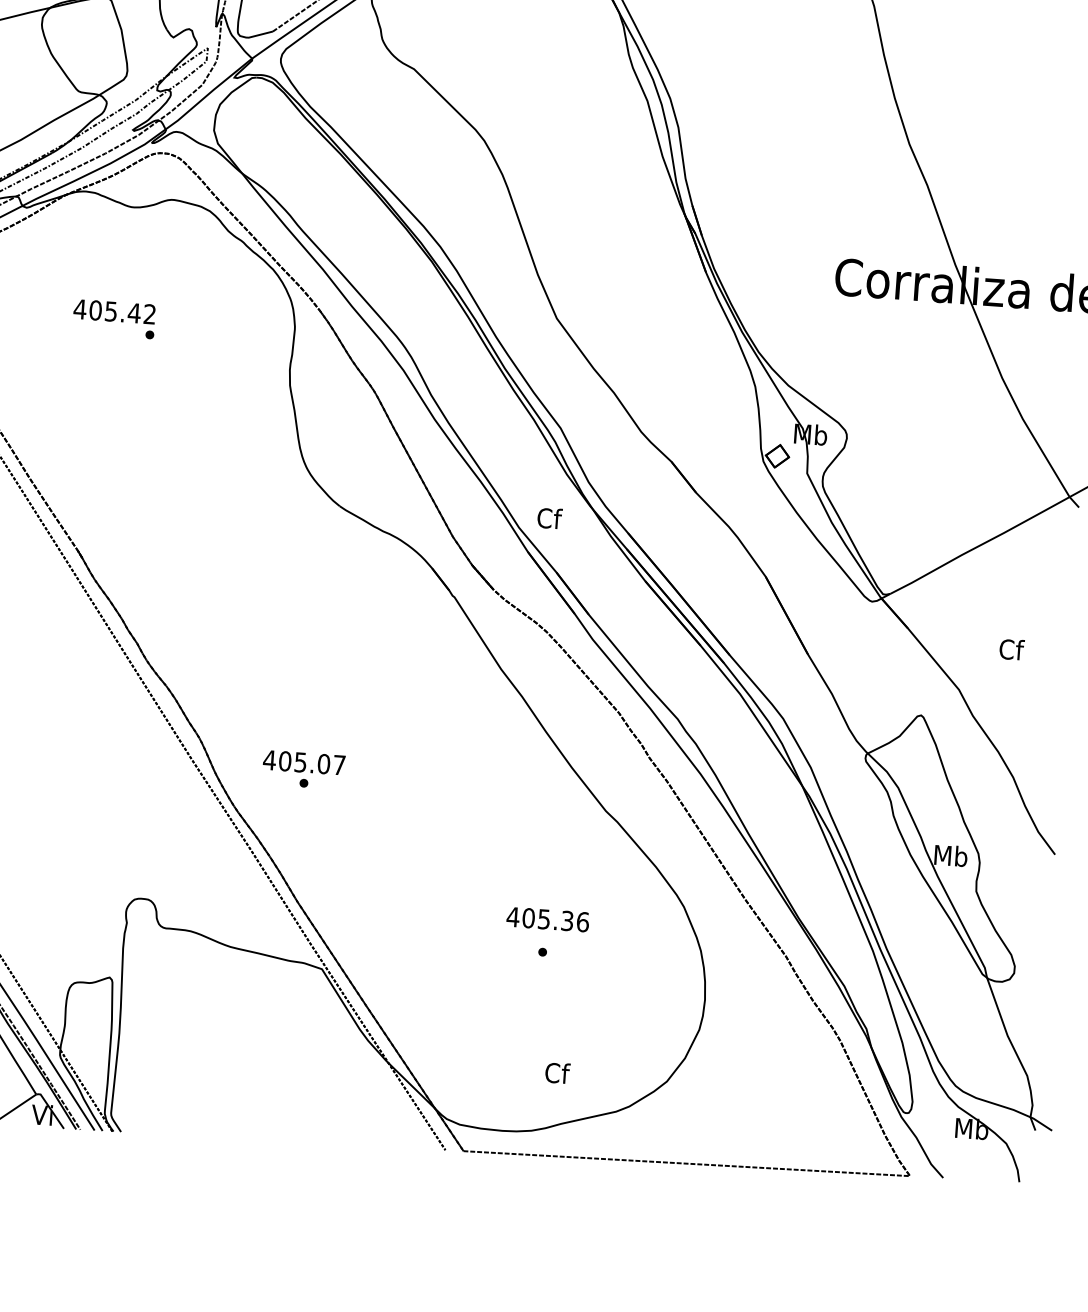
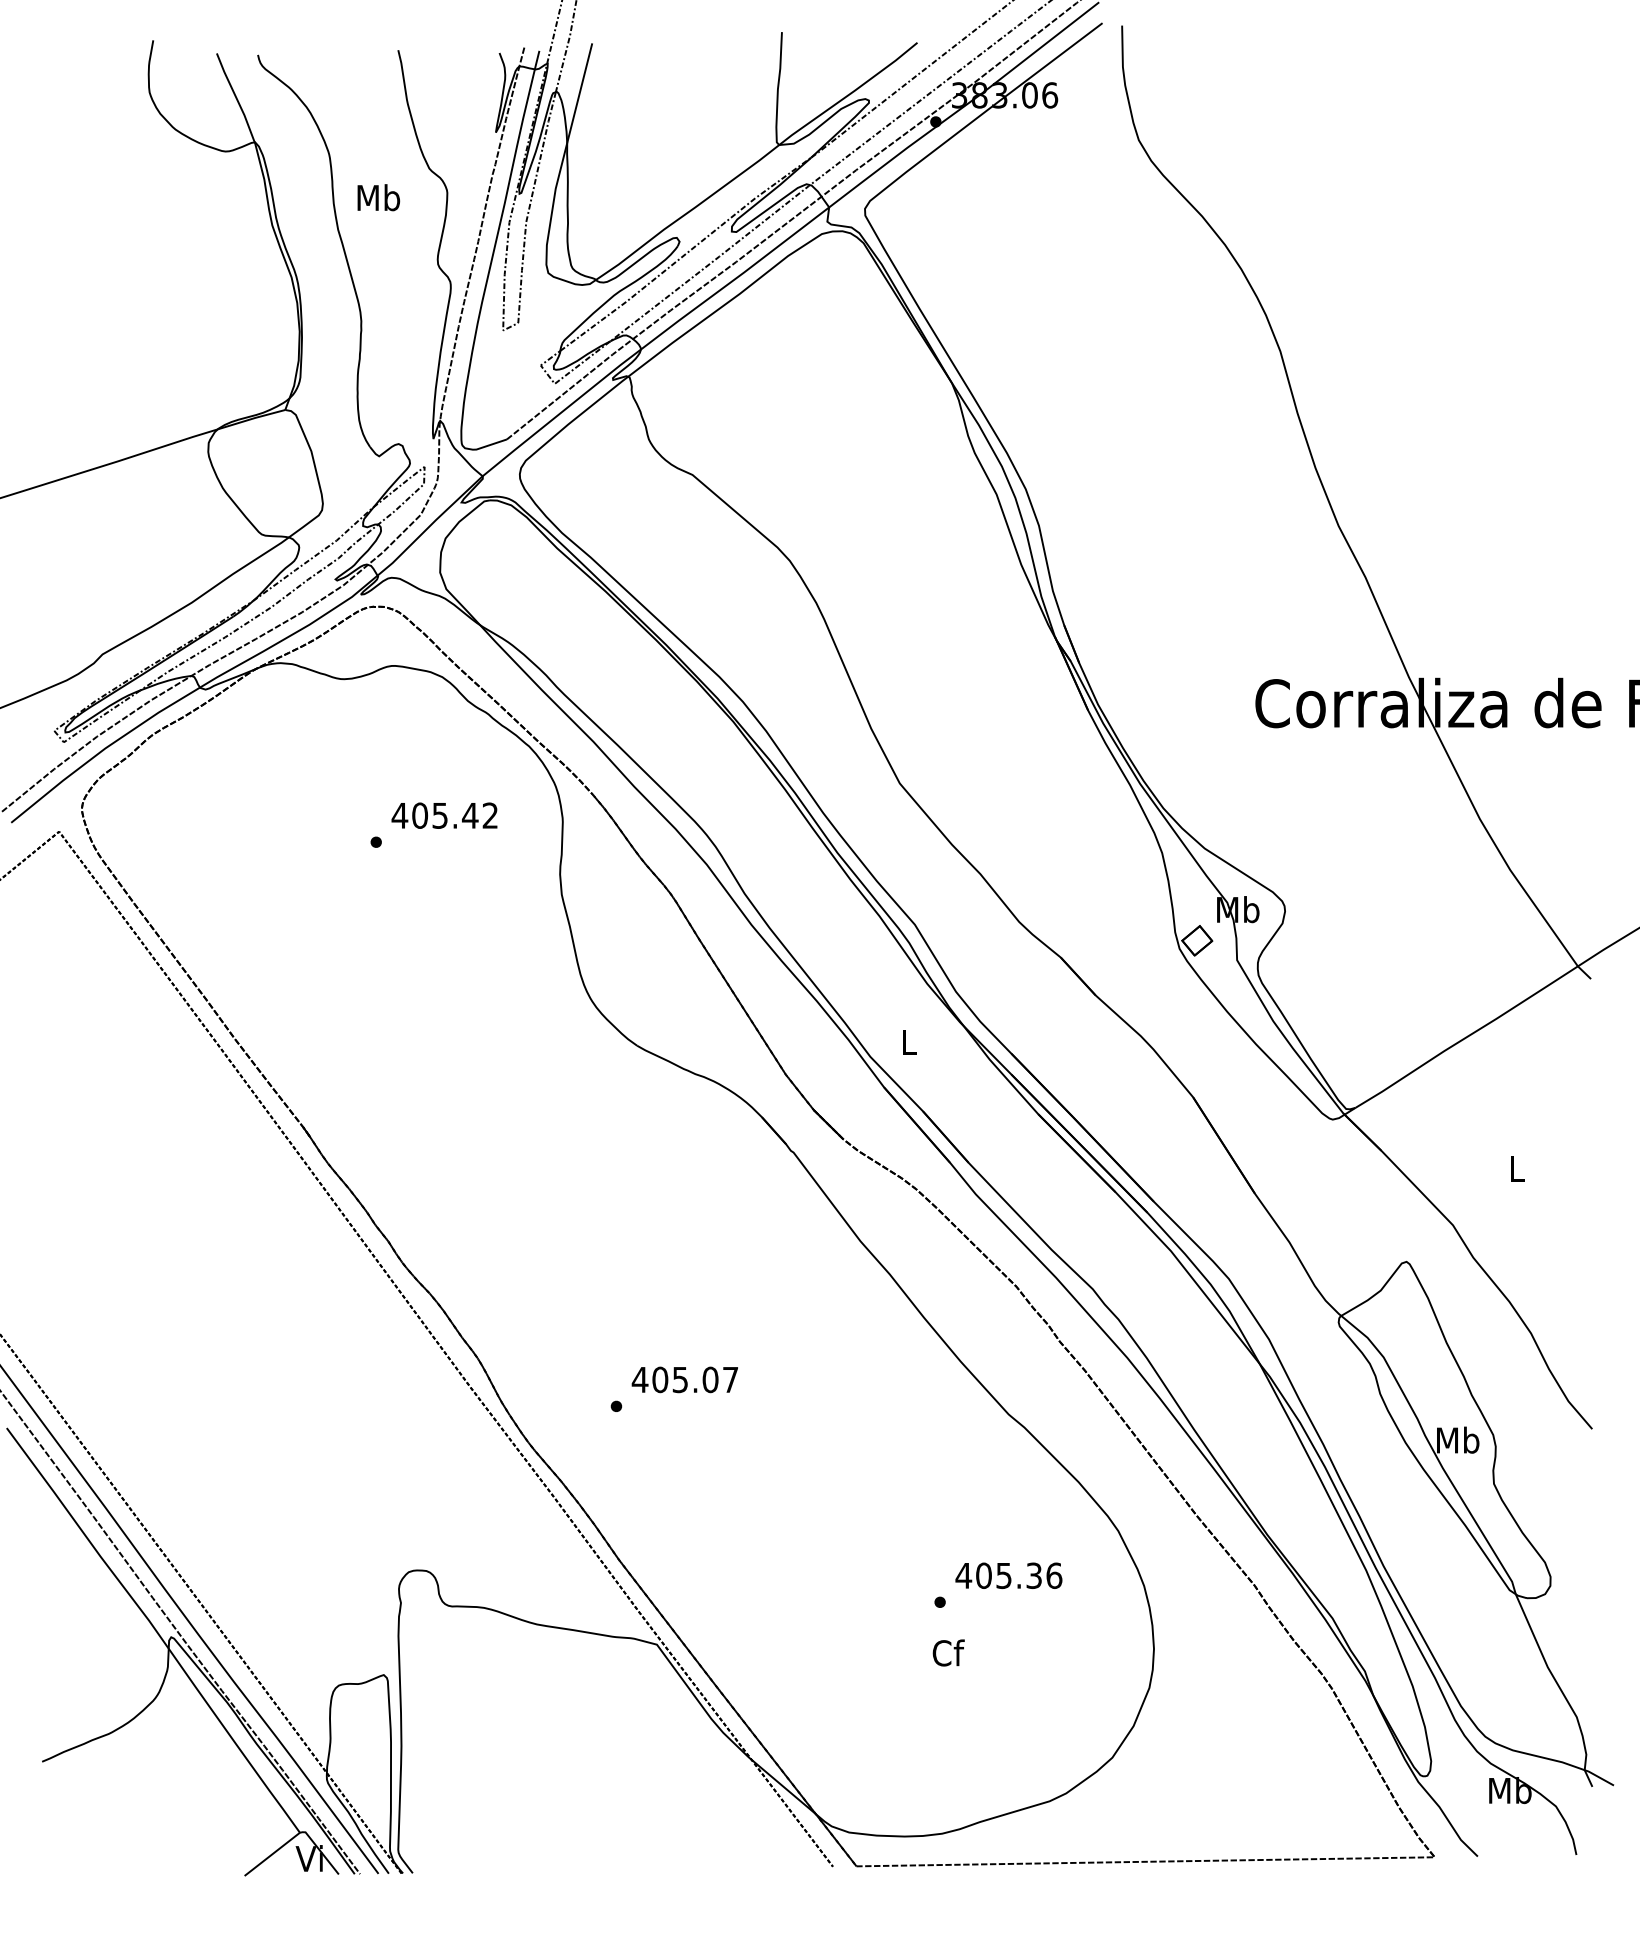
text: (114, 311) -> (444, 815), moved
text: (550, 518) -> (909, 1041), Cf -> L
text: (1011, 649) -> (1517, 1168), Cf -> L
text: (303, 762) -> (684, 1379), moved
text: (547, 919) -> (1008, 1575), moved
text: (557, 1072) -> (948, 1652), moved

